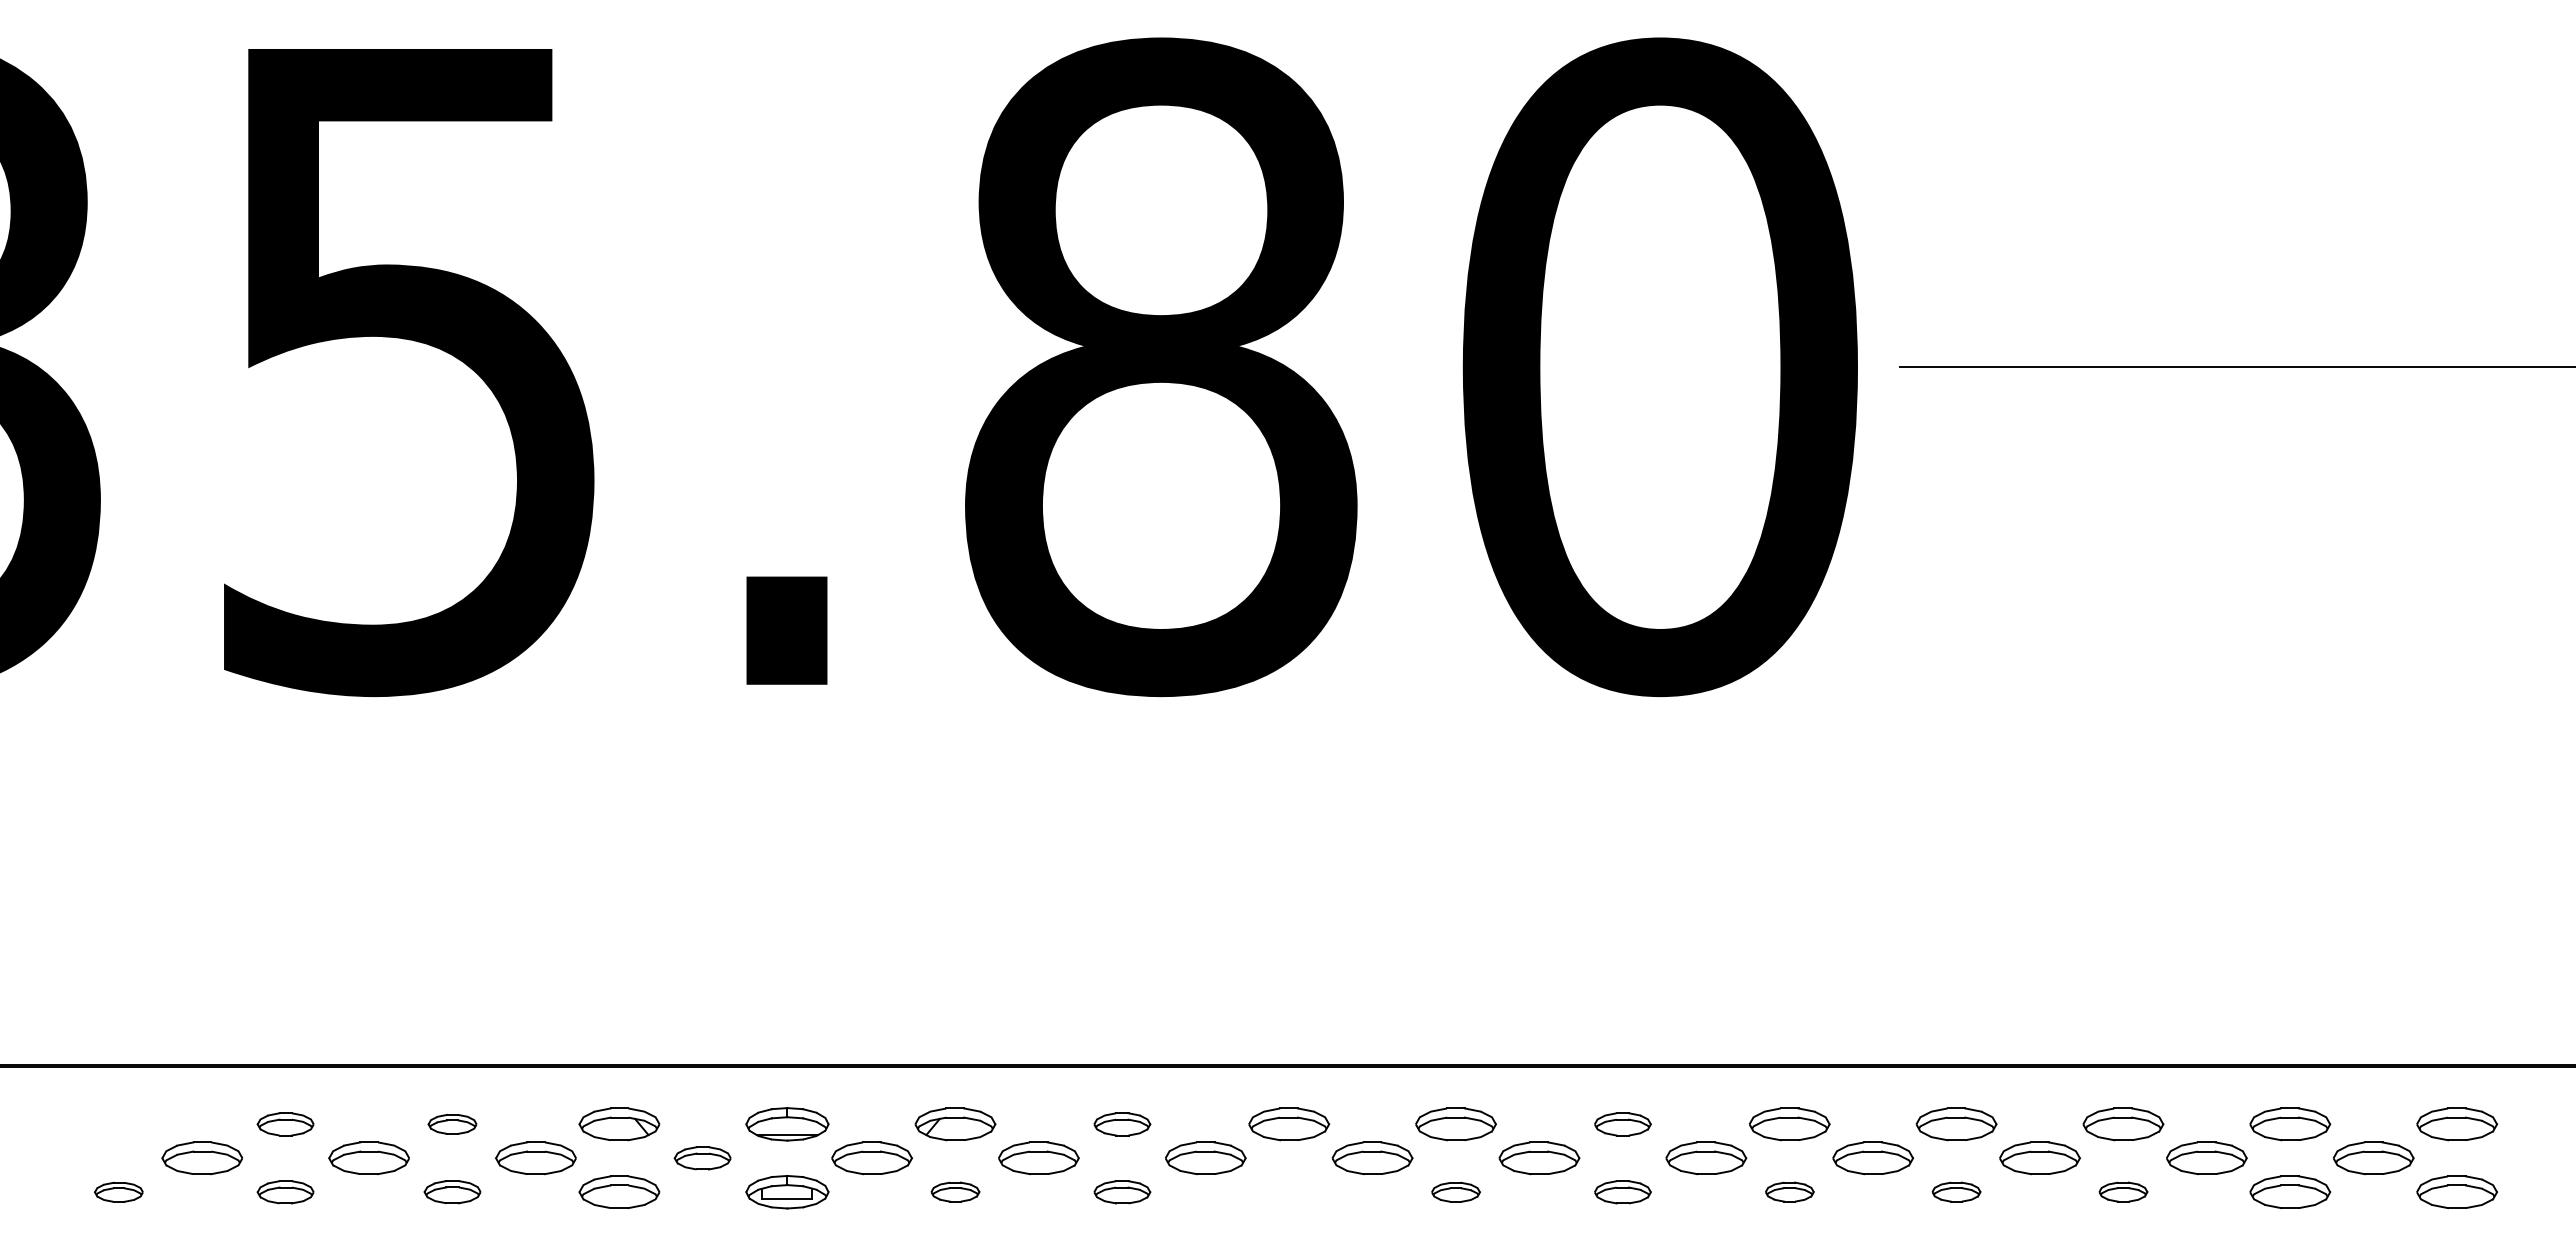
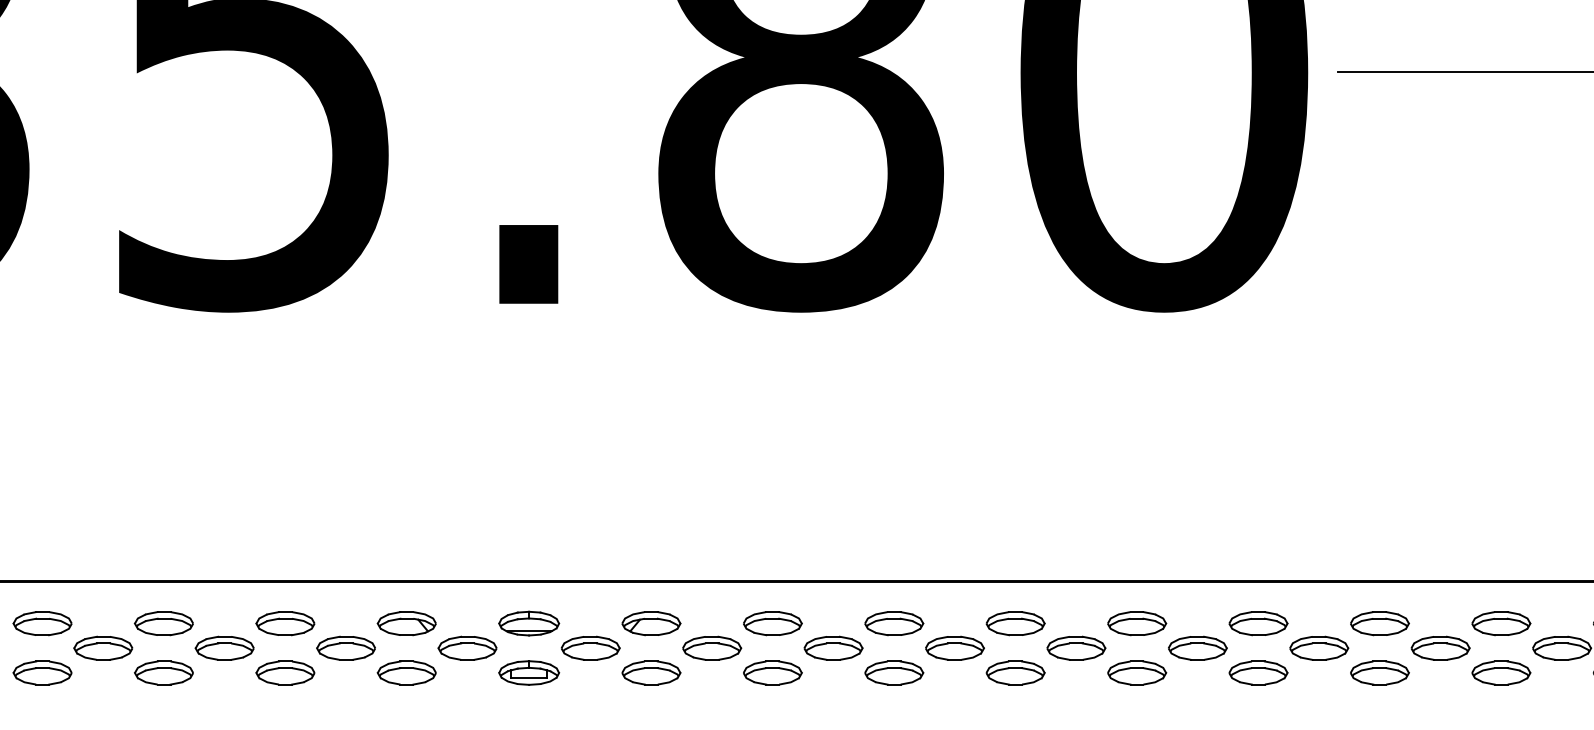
part: (118, 1124) -> (42, 623), added
part: (285, 1124) -> (163, 623), size x1.43
part: (452, 1124) -> (285, 623), size x1.67
part: (1122, 1124) -> (772, 623), size x1.43
part: (1622, 1124) -> (1136, 623), size x1.43
part: (702, 1158) -> (467, 648), size x1.43
part: (452, 1191) -> (285, 672), size x1.43
part: (955, 1191) -> (651, 672), size x1.67
part: (1789, 1191) -> (1258, 672), size x1.67
part: (1956, 1191) -> (1379, 672), size x1.67
part: (2123, 1191) -> (1501, 672), size x1.67
part: (118, 1192) -> (42, 673), size x1.67
part: (285, 1192) -> (163, 673), size x1.43
part: (1122, 1192) -> (772, 673), size x1.43
part: (1288, 1192) -> (893, 673), added
part: (1455, 1192) -> (1015, 673), size x1.67
part: (1622, 1192) -> (1136, 673), size x1.43

